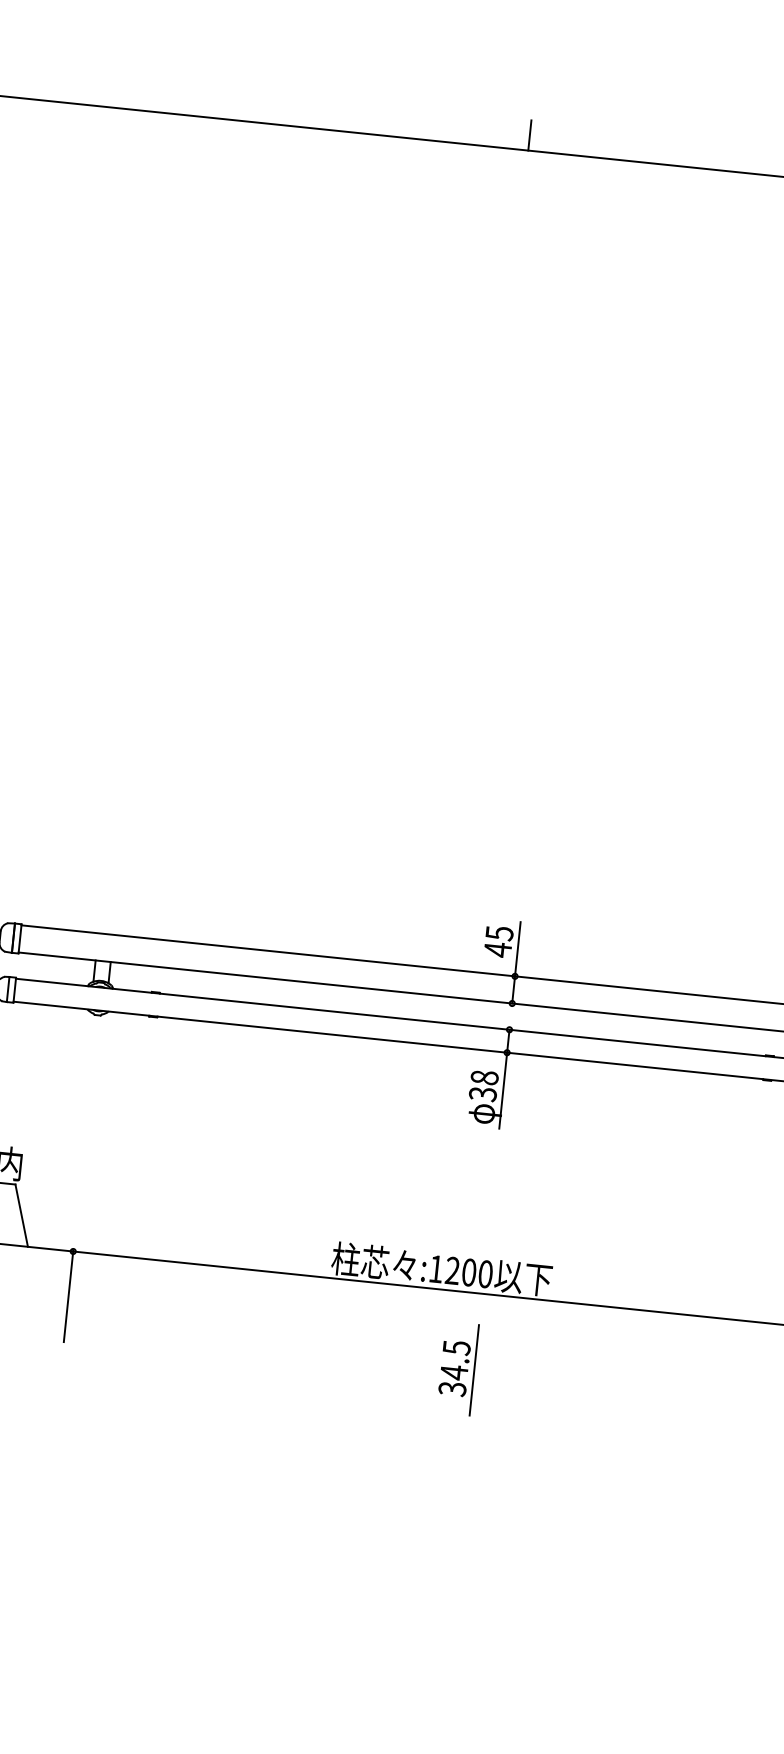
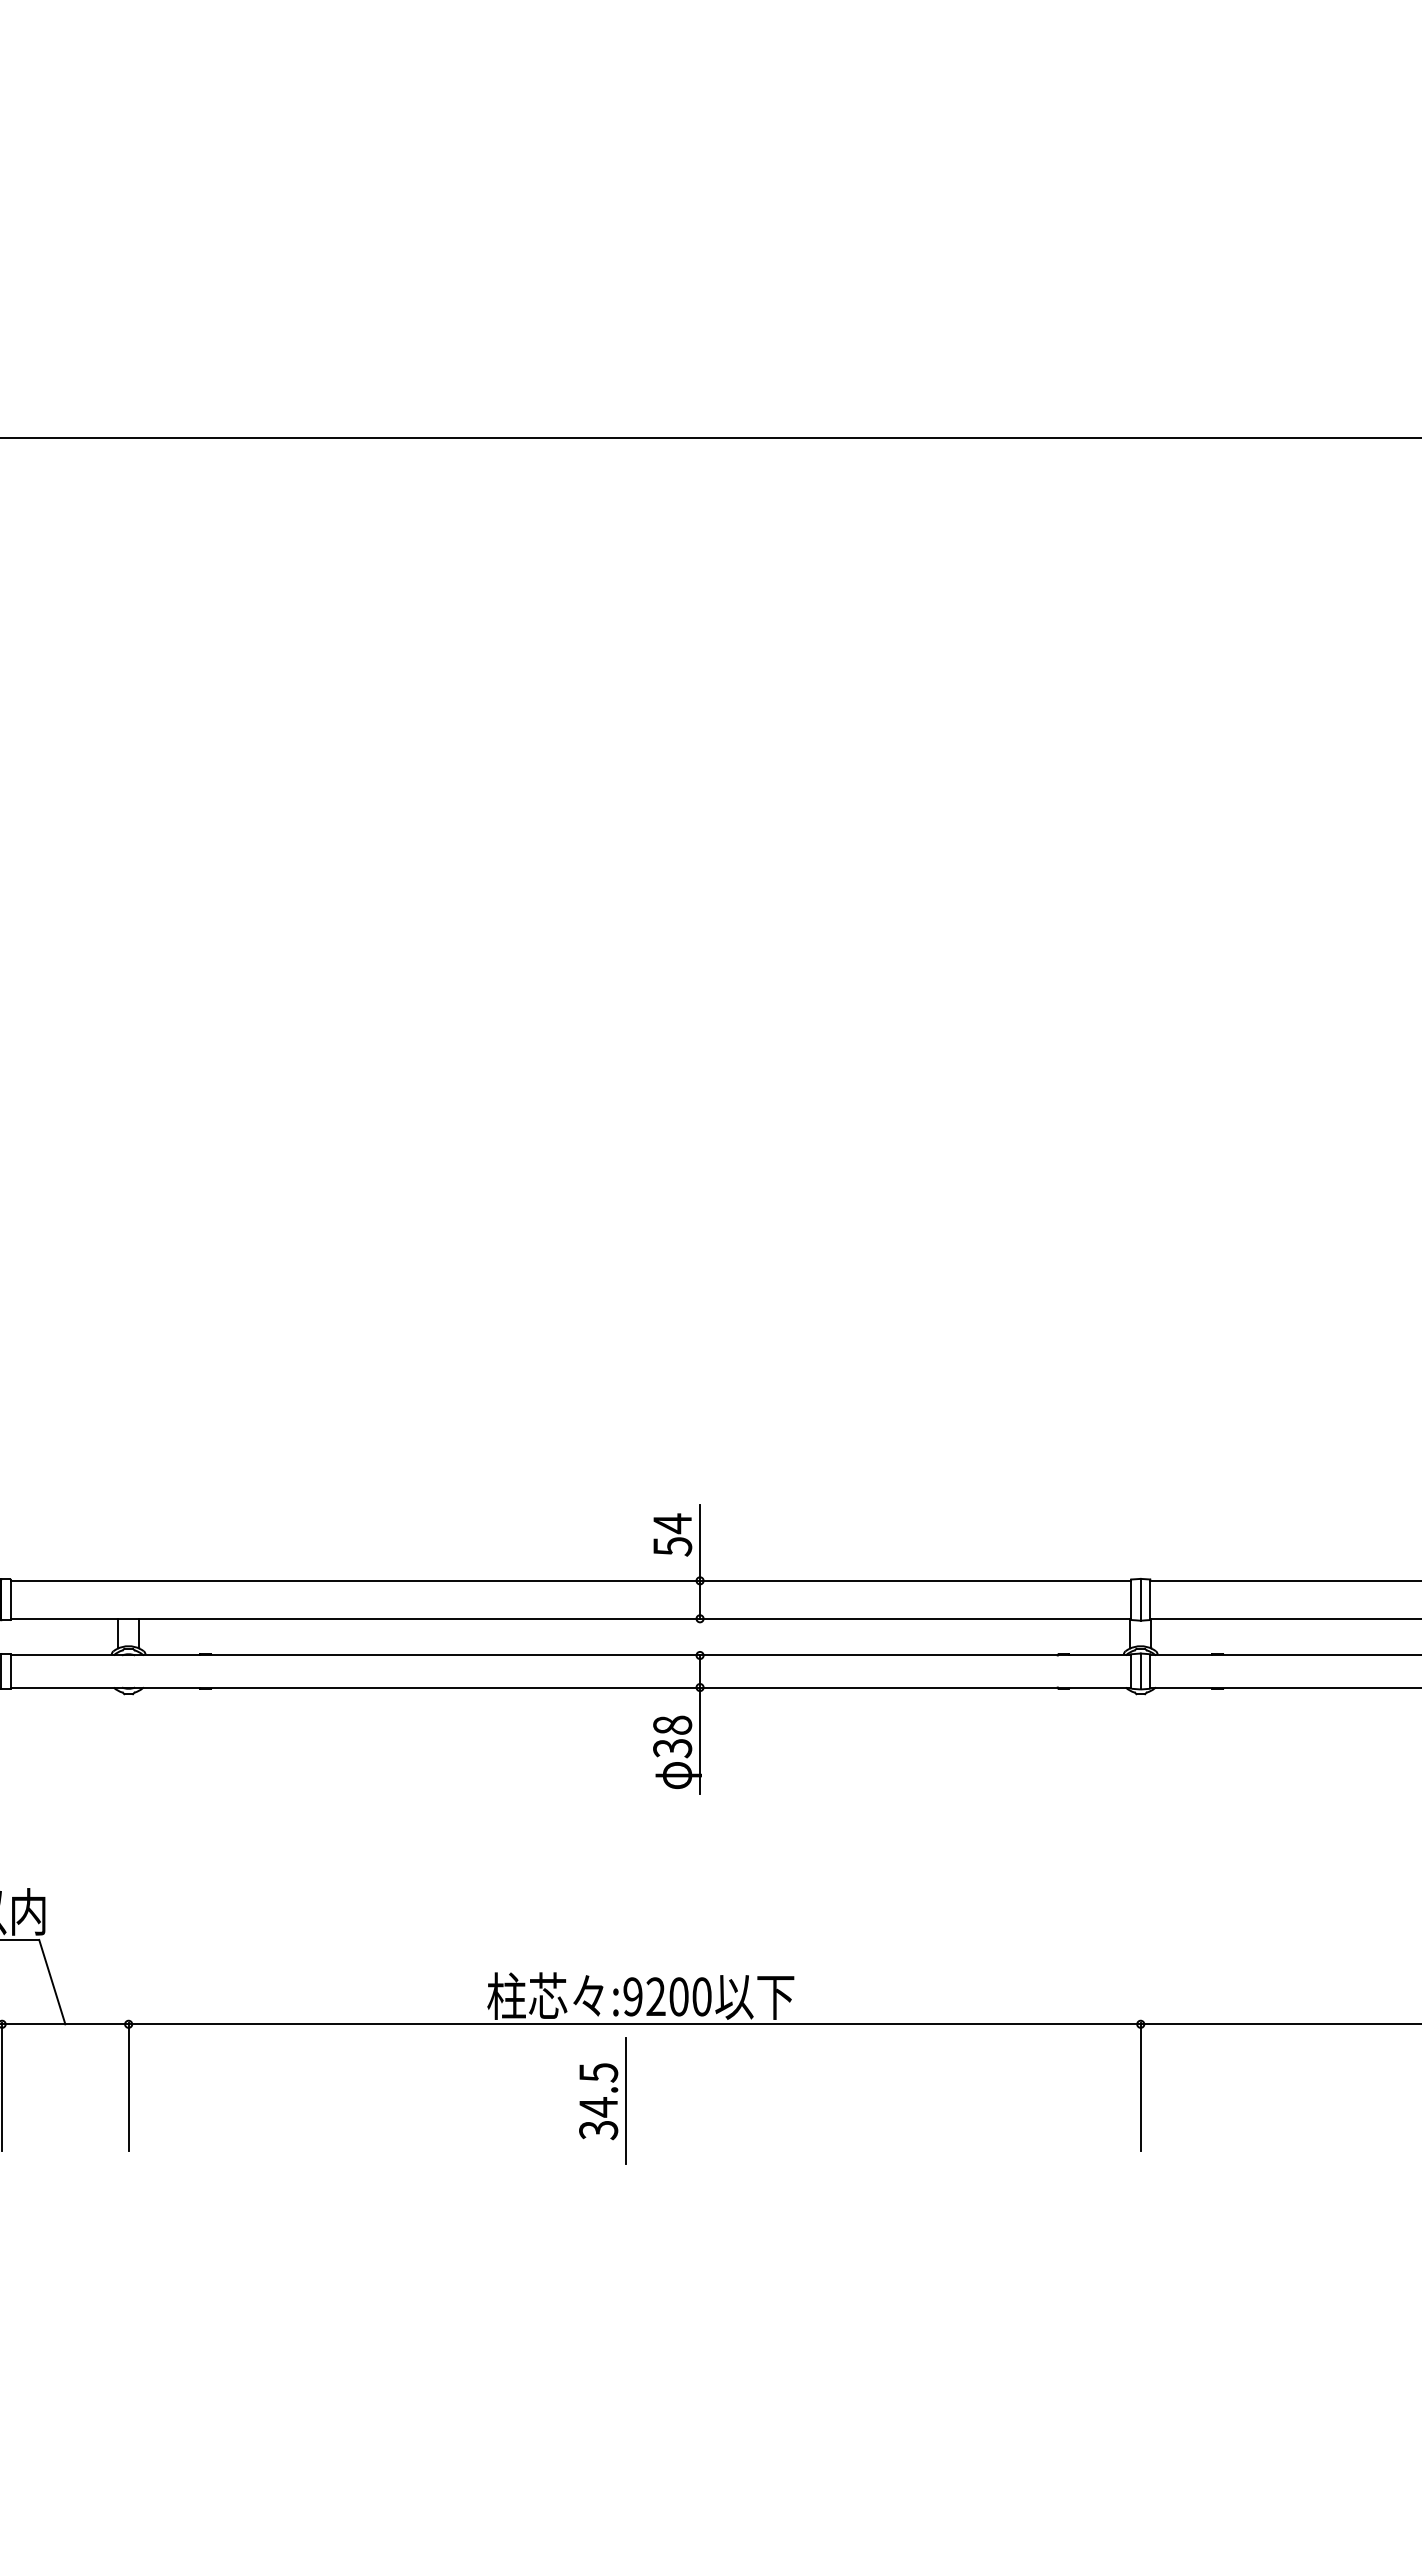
line: (529, 135) -> (600, 416), removed
text: (498, 941) -> (672, 1535), 45 -> 54
text: (435, 1268) -> (632, 1996), :1200 -> :9200
part: (457, 1368) -> (602, 2100), moved

